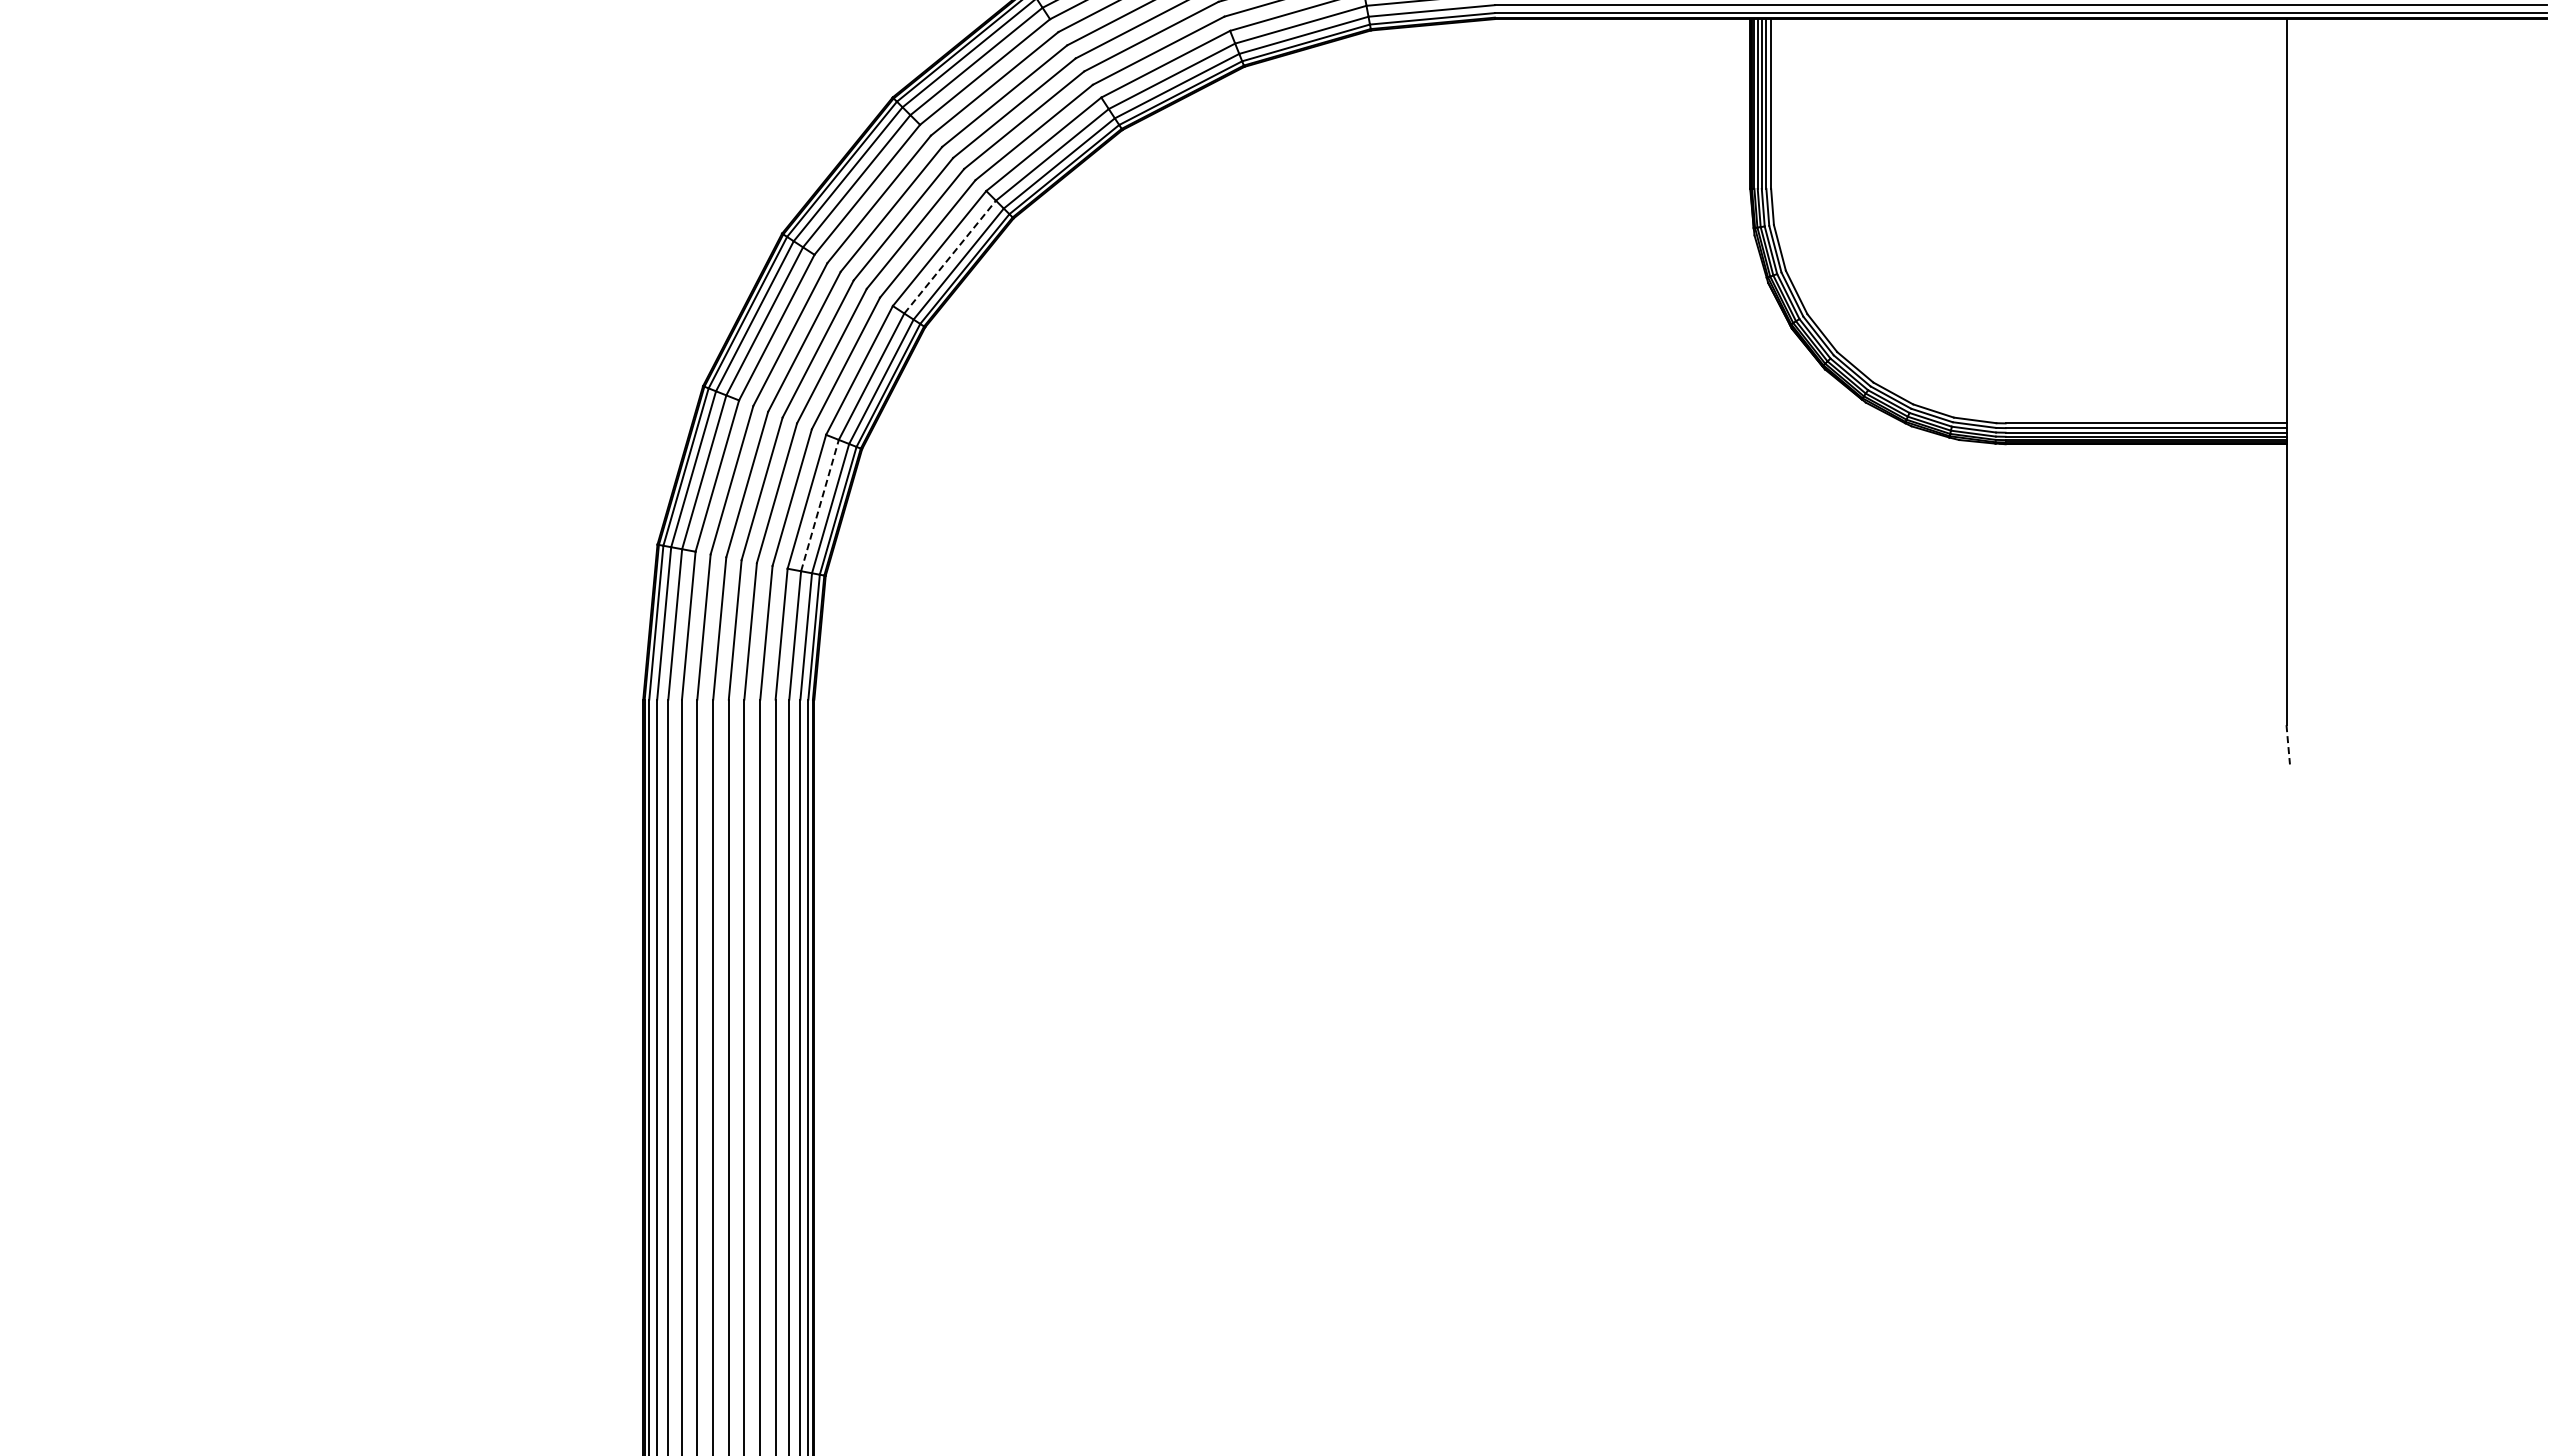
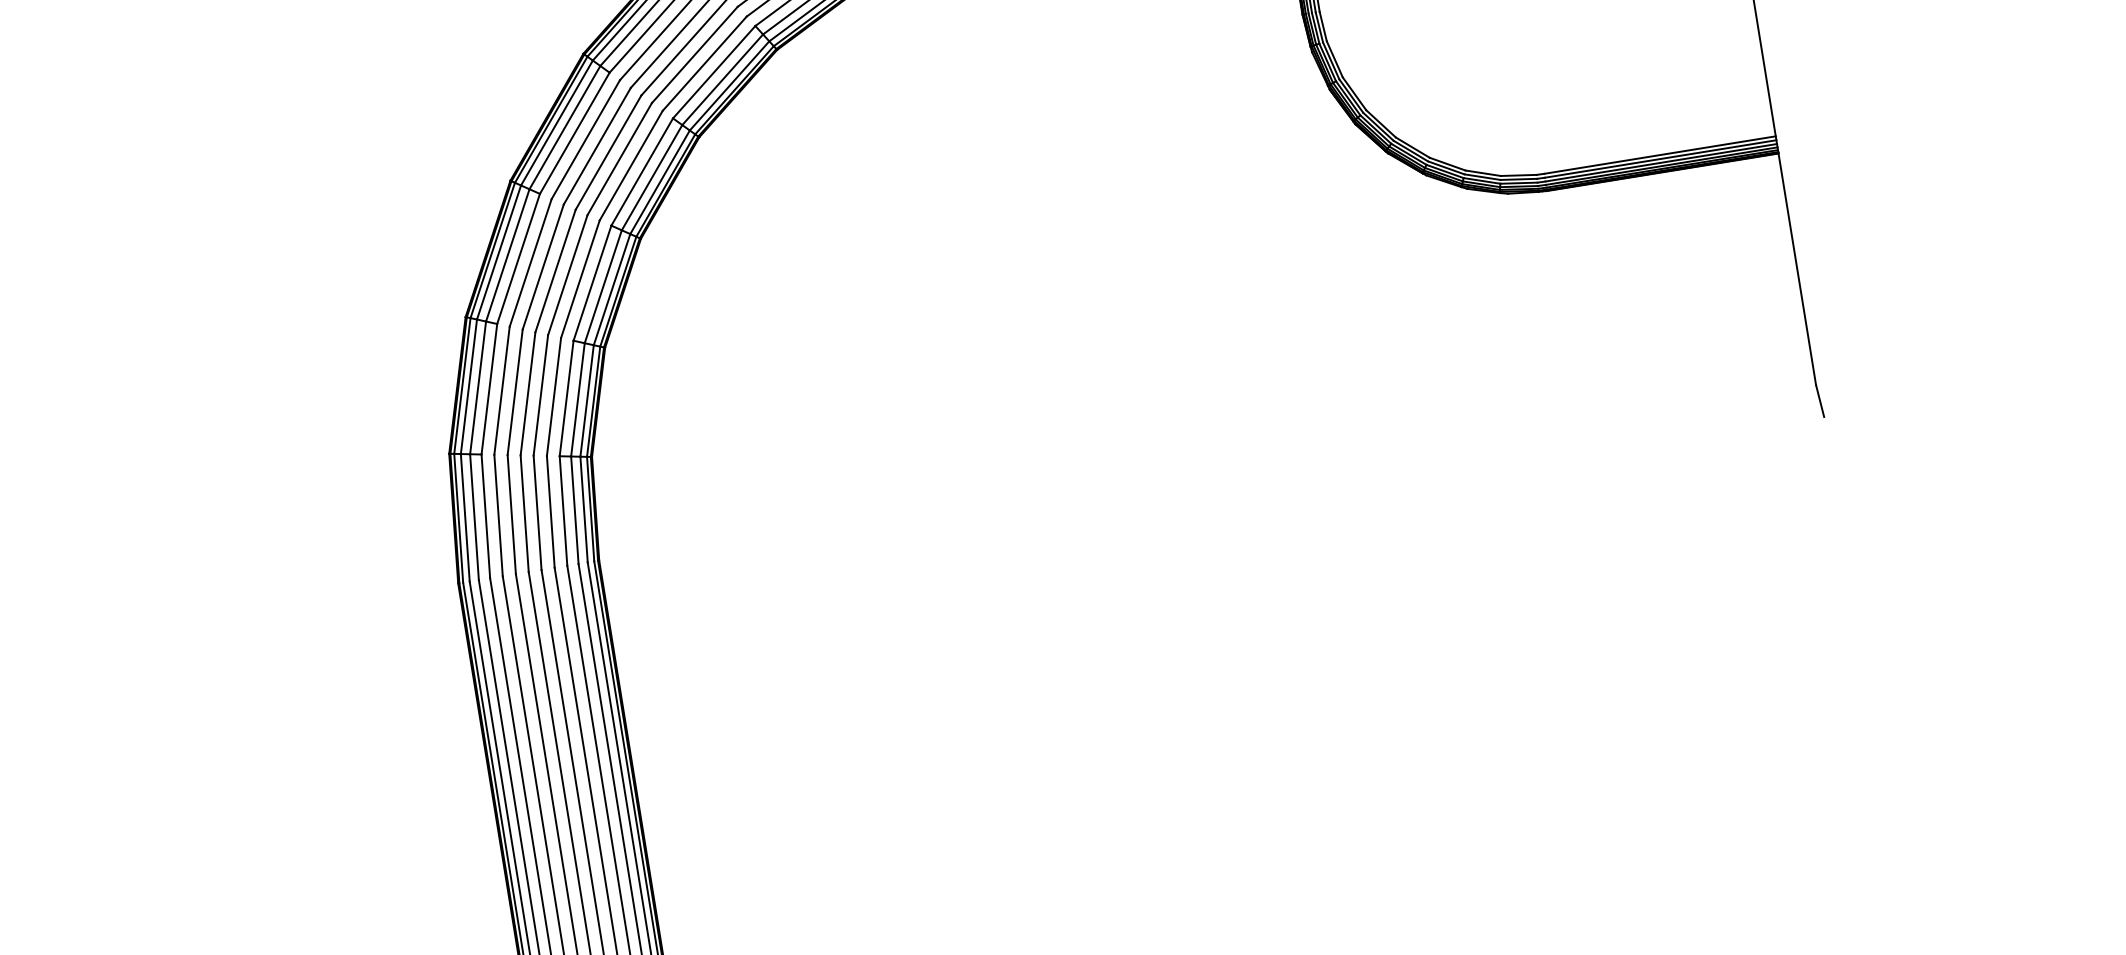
line: (950, 257) -> (652, 177), dashed -> solid
line: (820, 505) -> (578, 399), dashed -> solid
line: (2288, 744) -> (1820, 400), dashed -> solid

